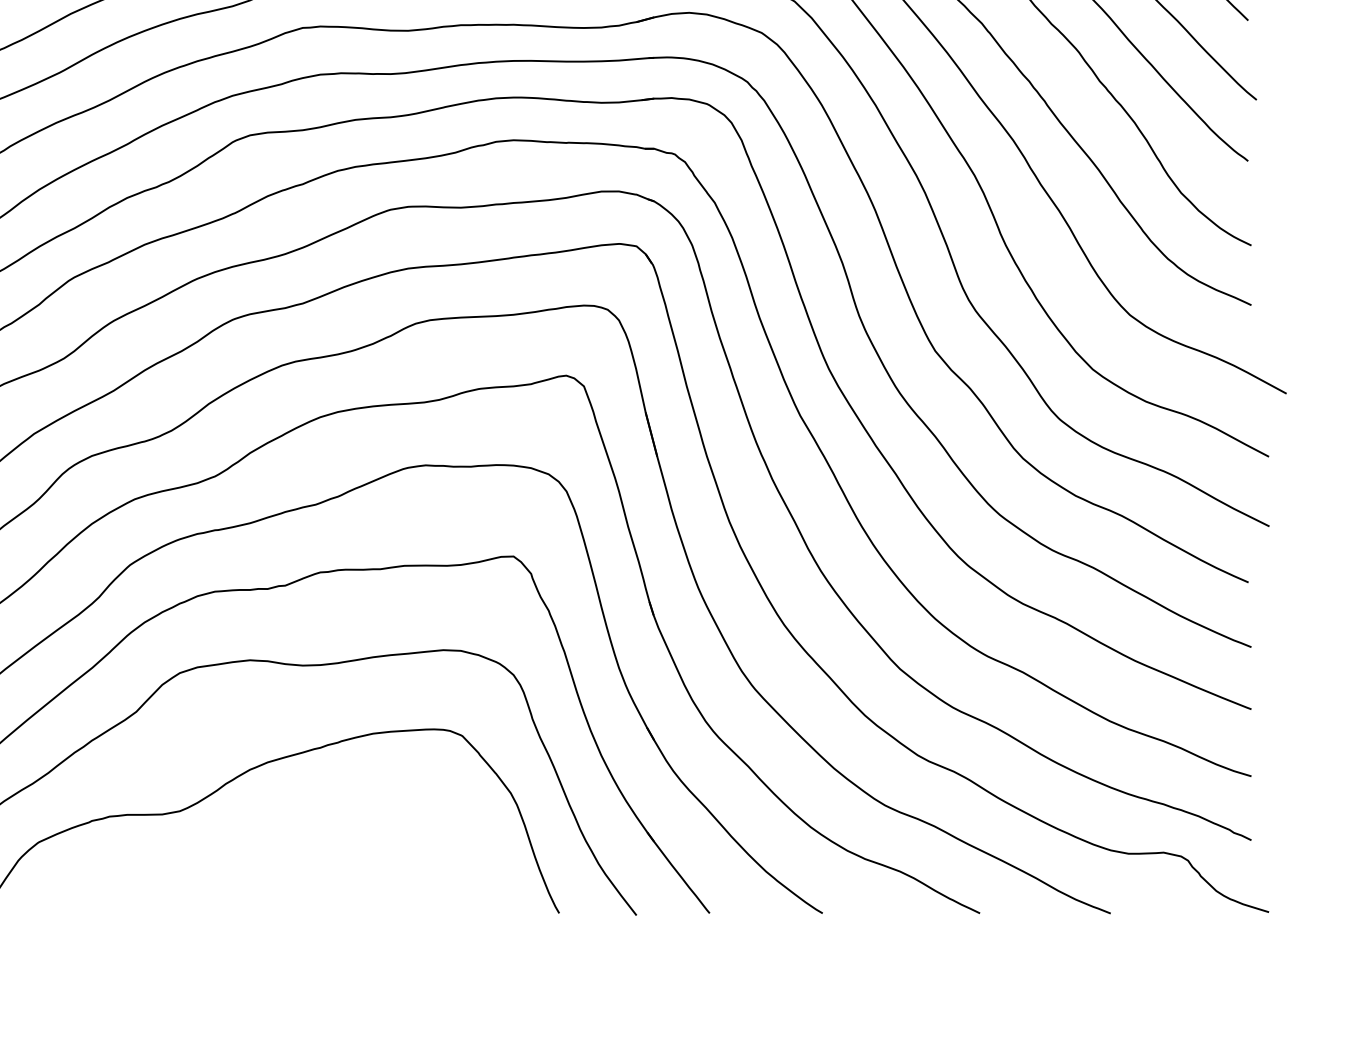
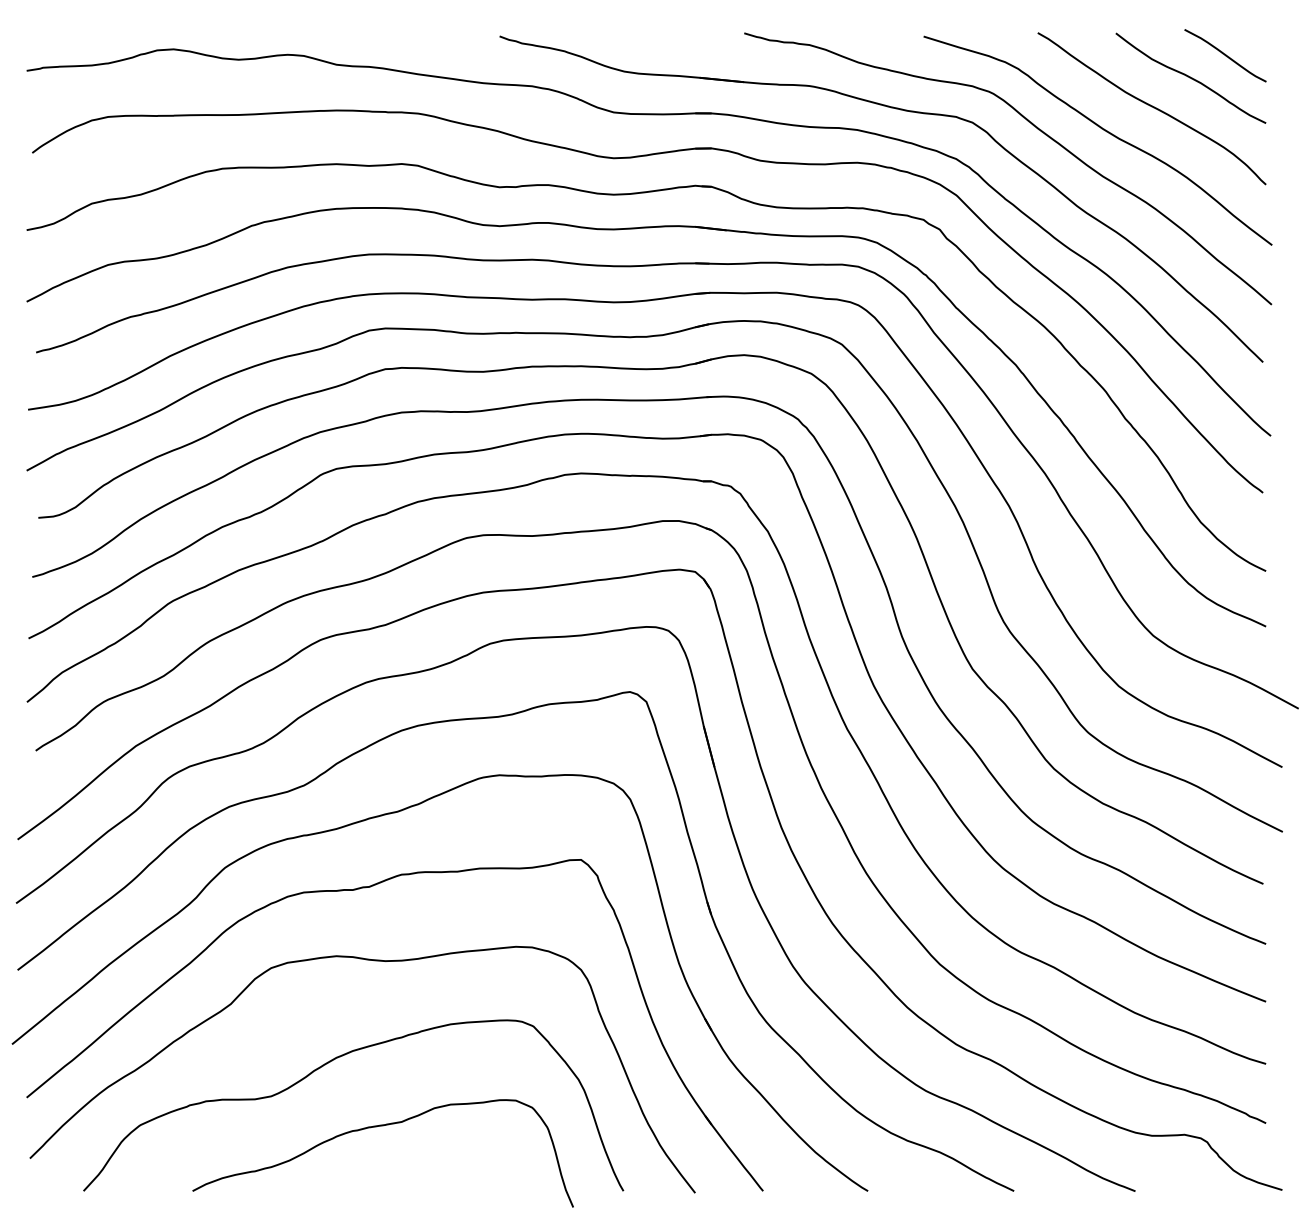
curve: (293, 844) -> (376, 1127), added

